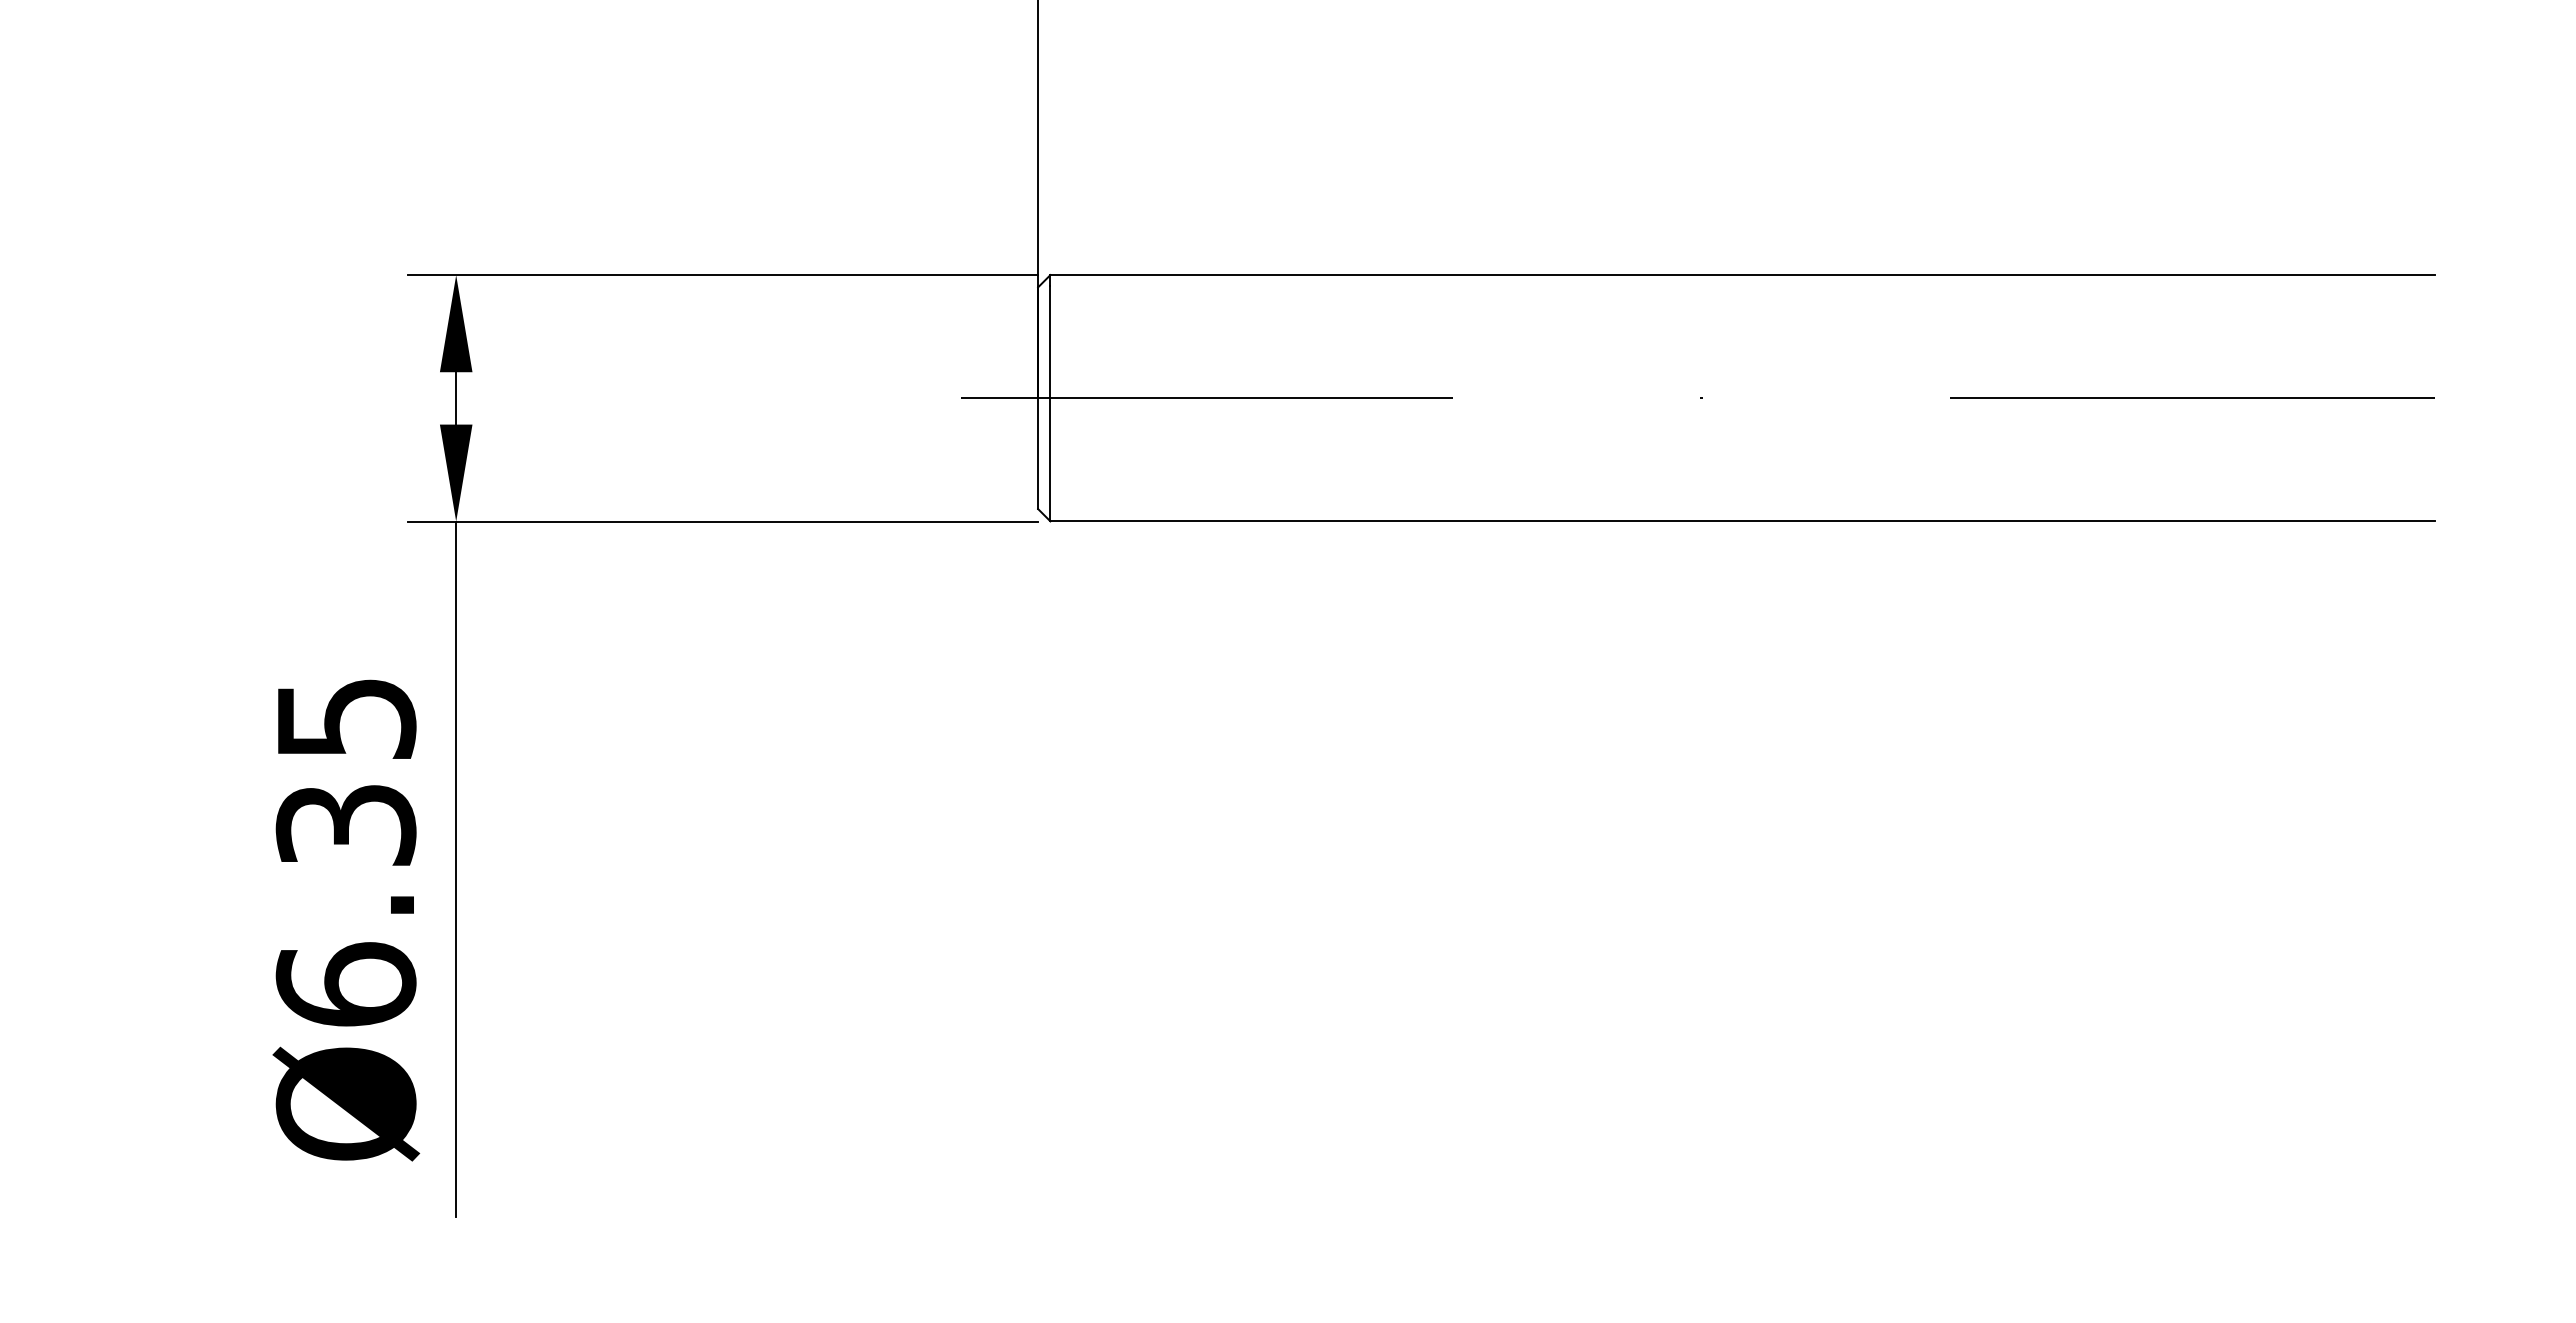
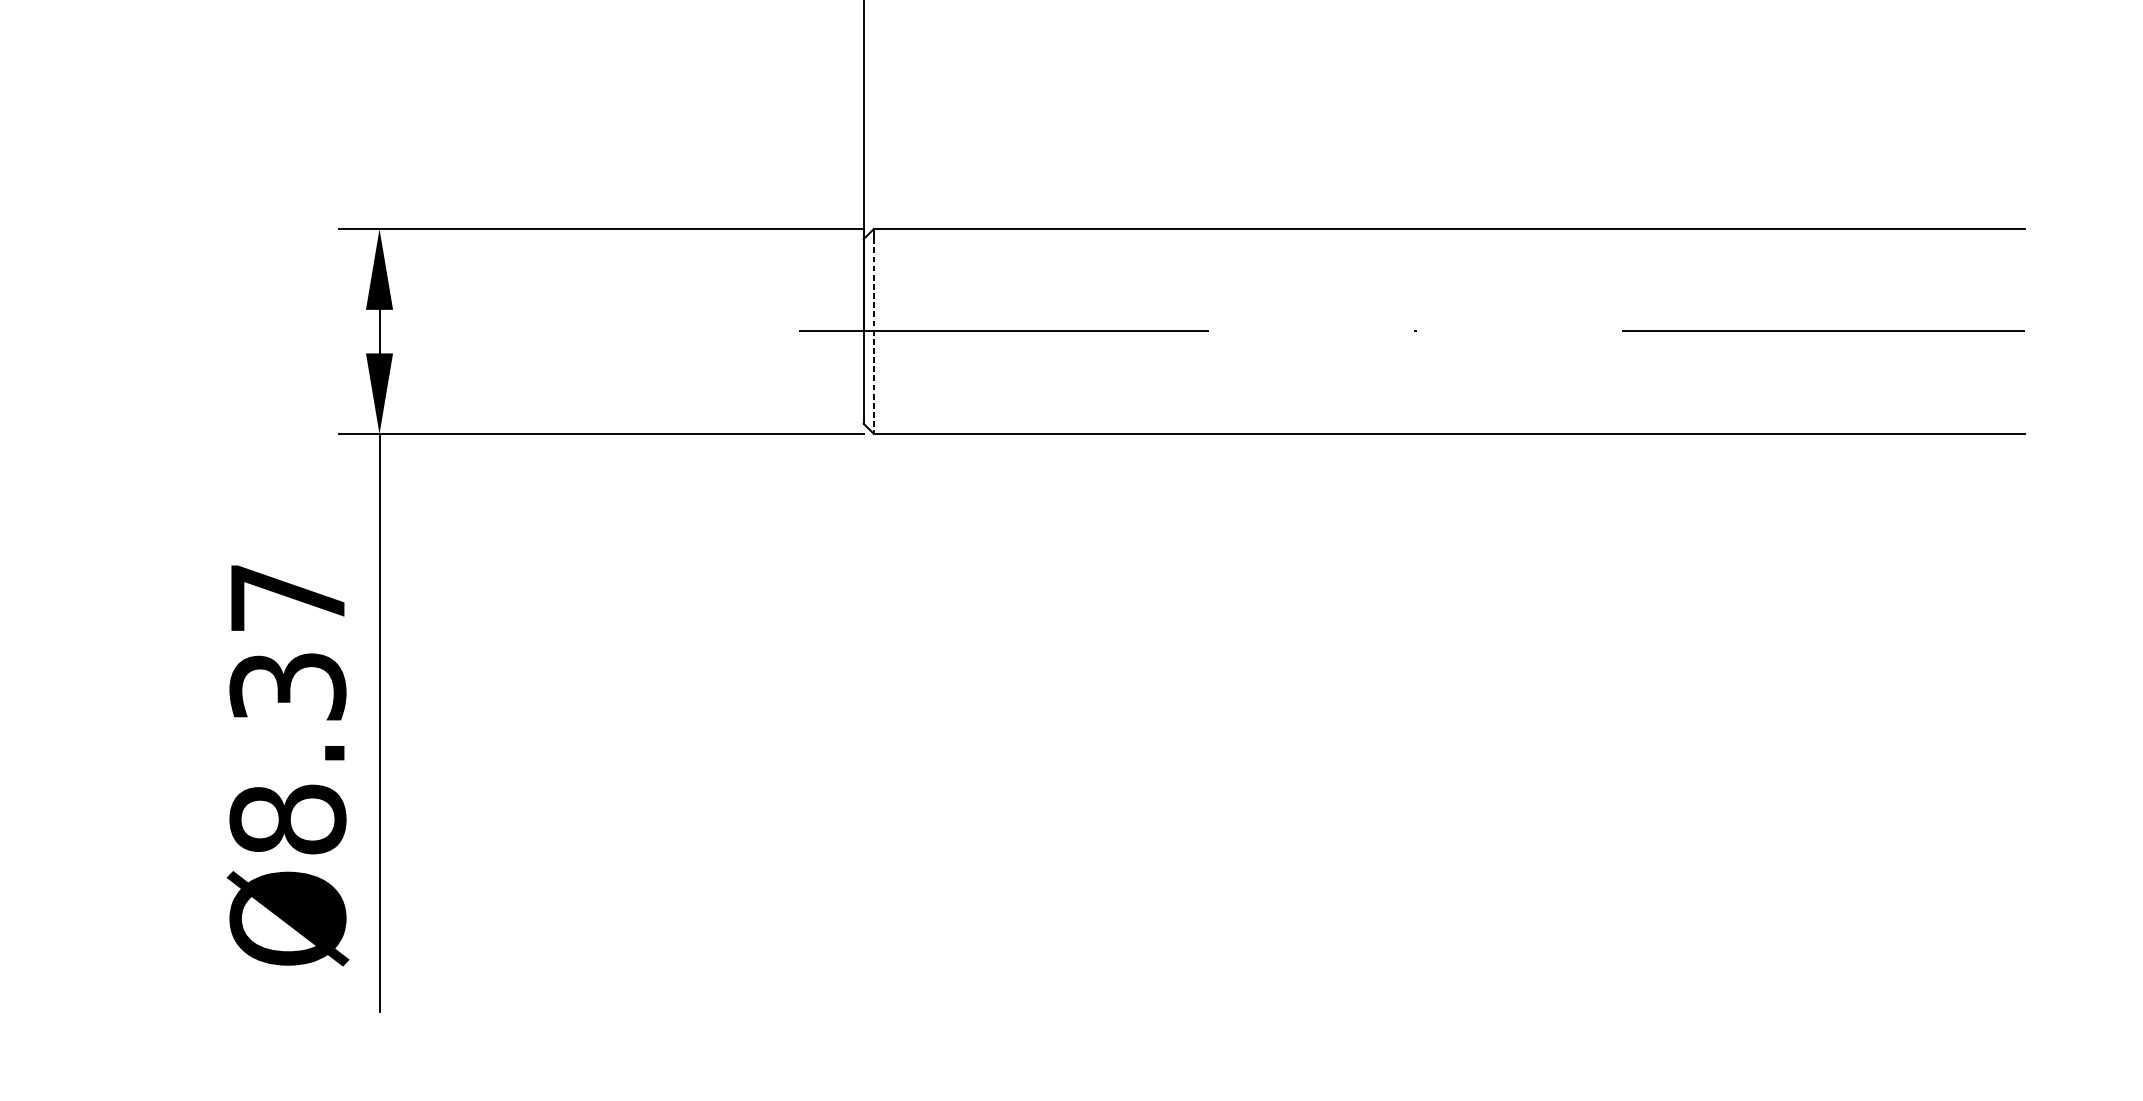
line: (1050, 403) -> (873, 335), solid -> dashed
text: (345, 852) -> (287, 709), Ø6.35 -> Ø8.37

